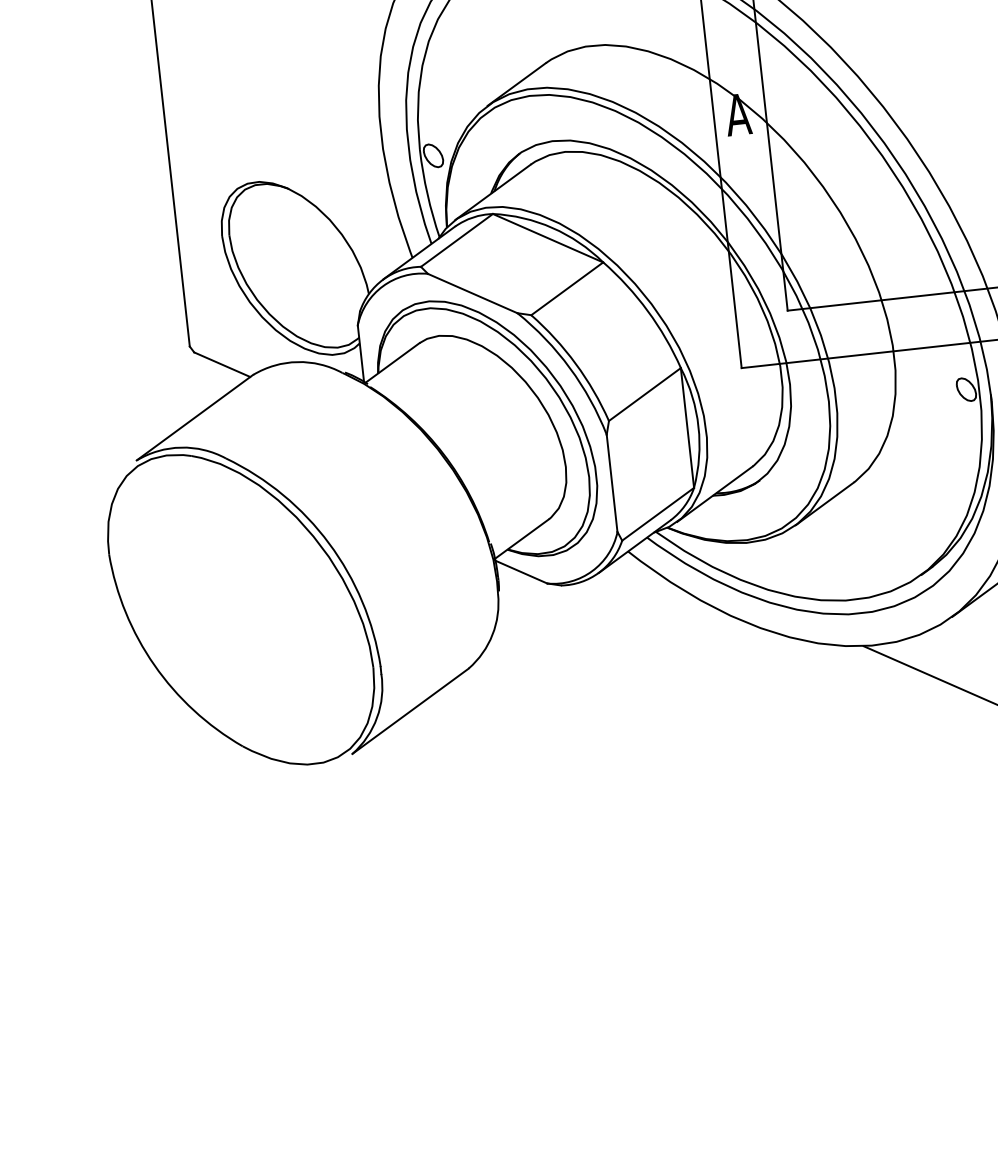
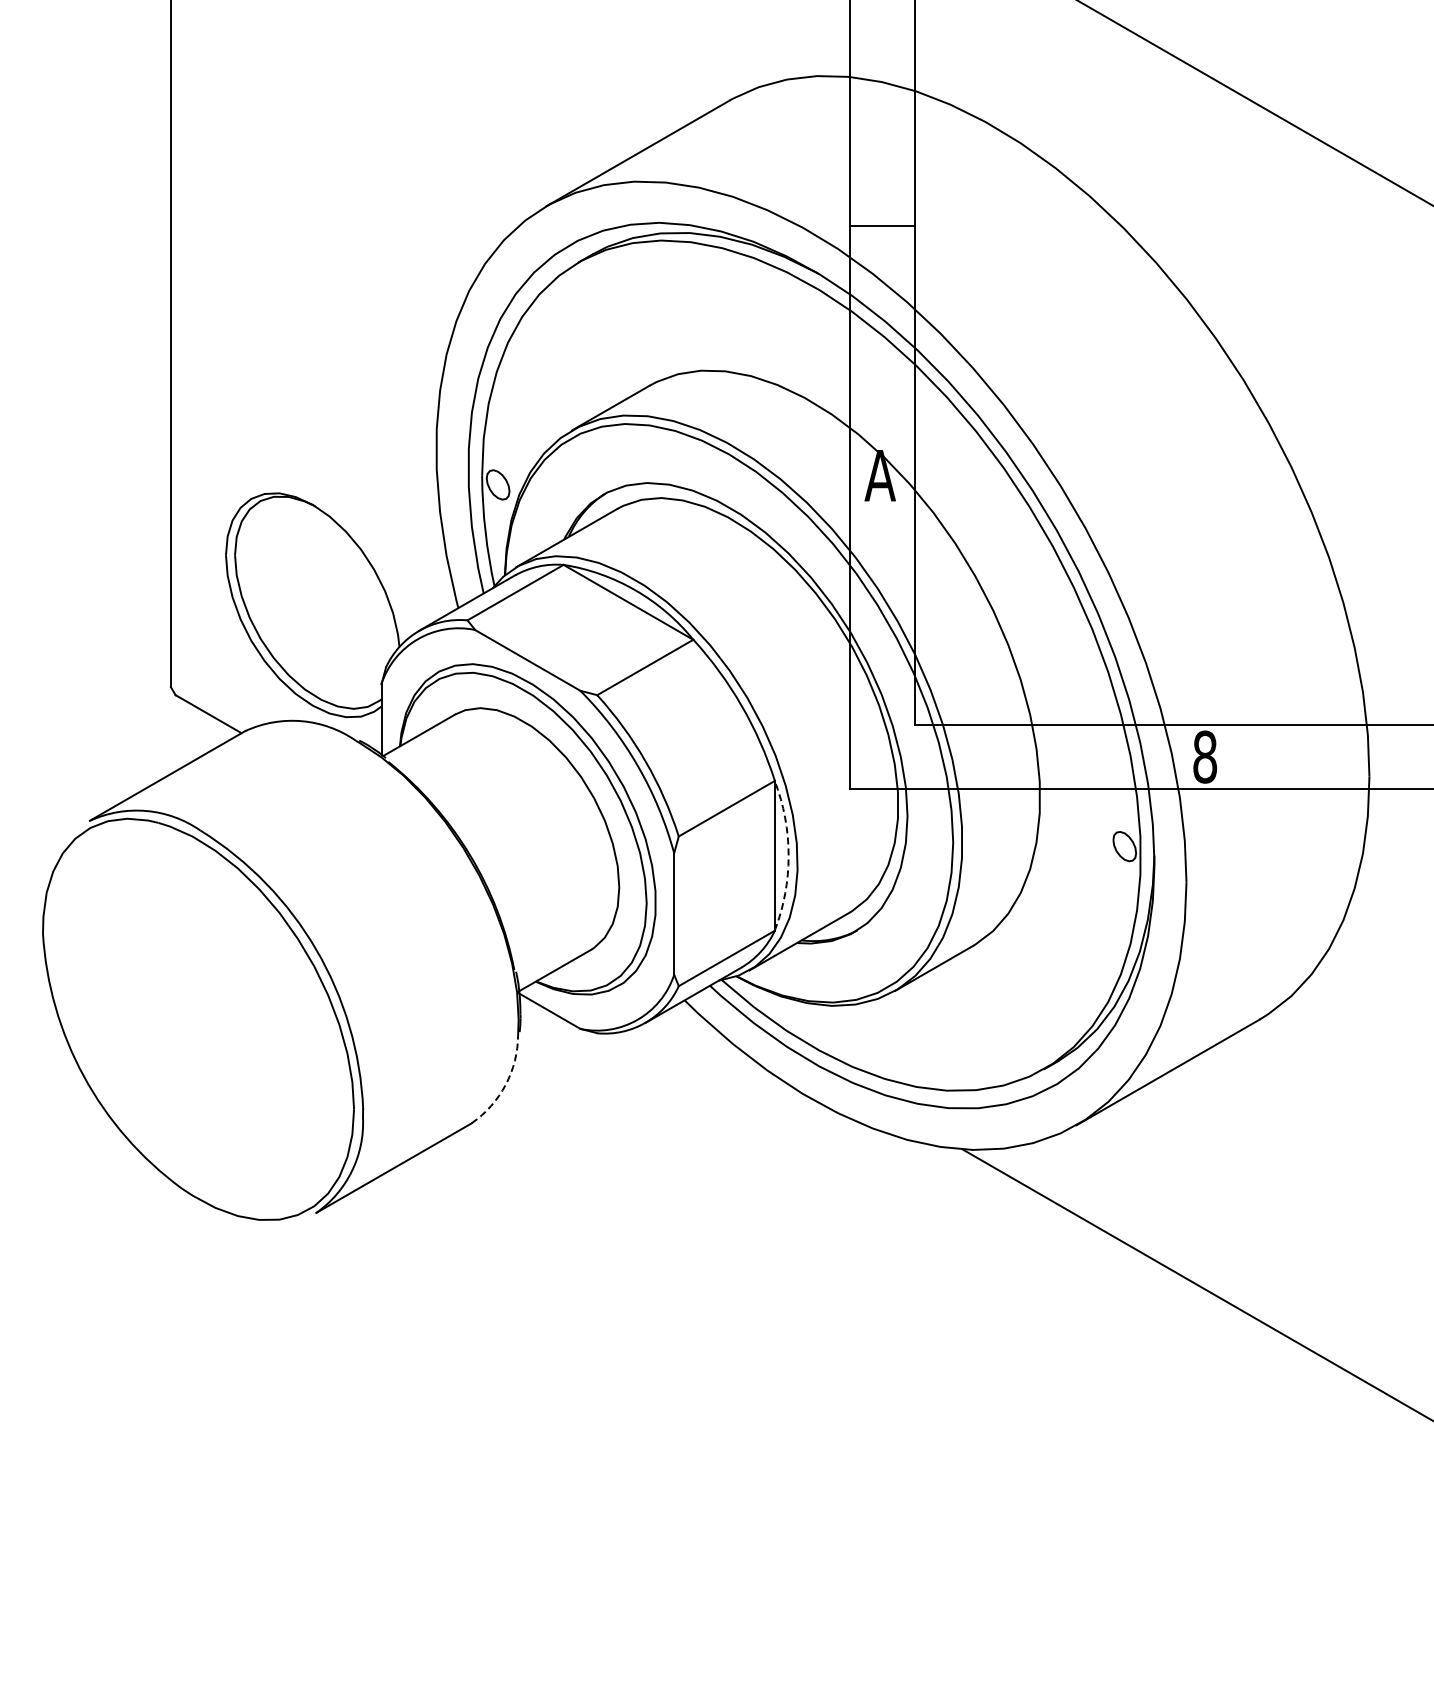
arc: (698, 426) -> (788, 855), solid -> dashed
arc: (492, 634) -> (505, 1084), solid -> dashed

